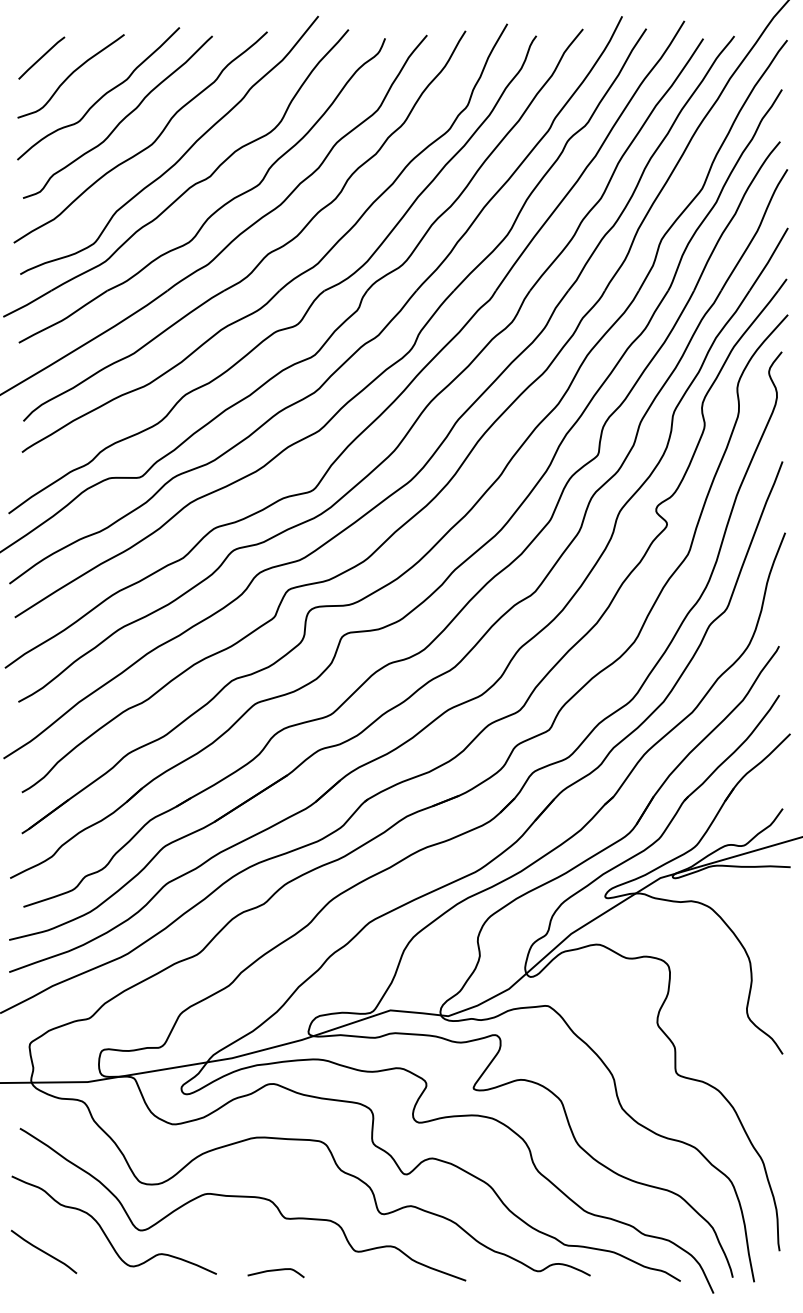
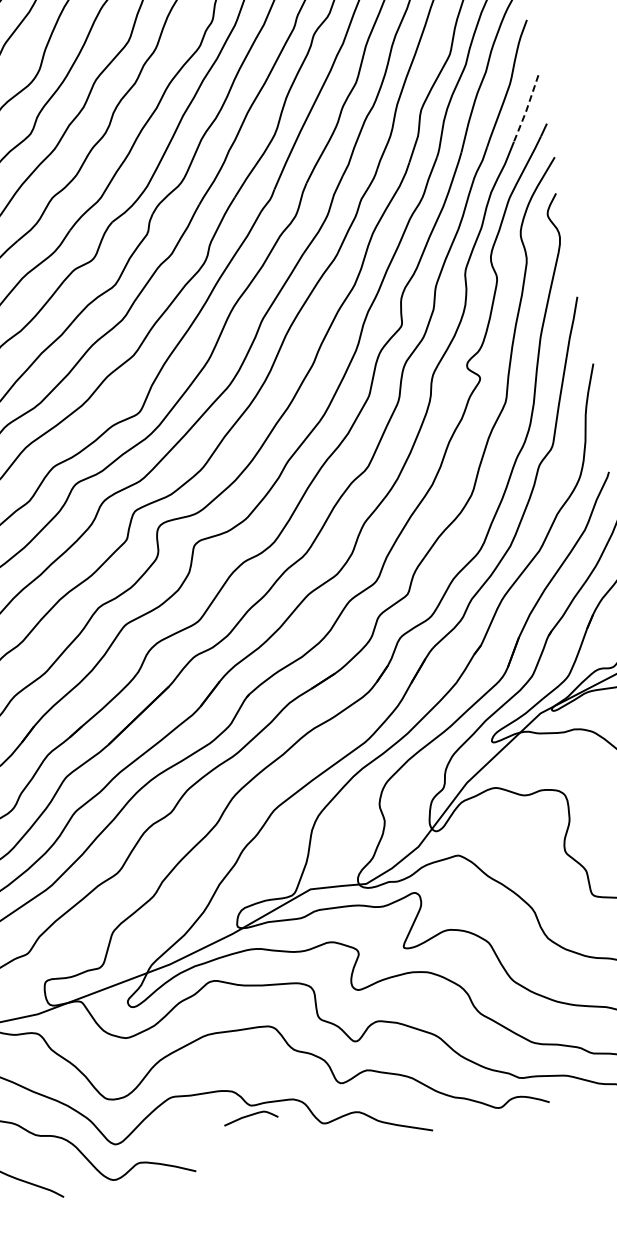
line: (769, 260) -> (527, 109), solid -> dashed
curve: (275, 1271) -> (249, 1116), moved

